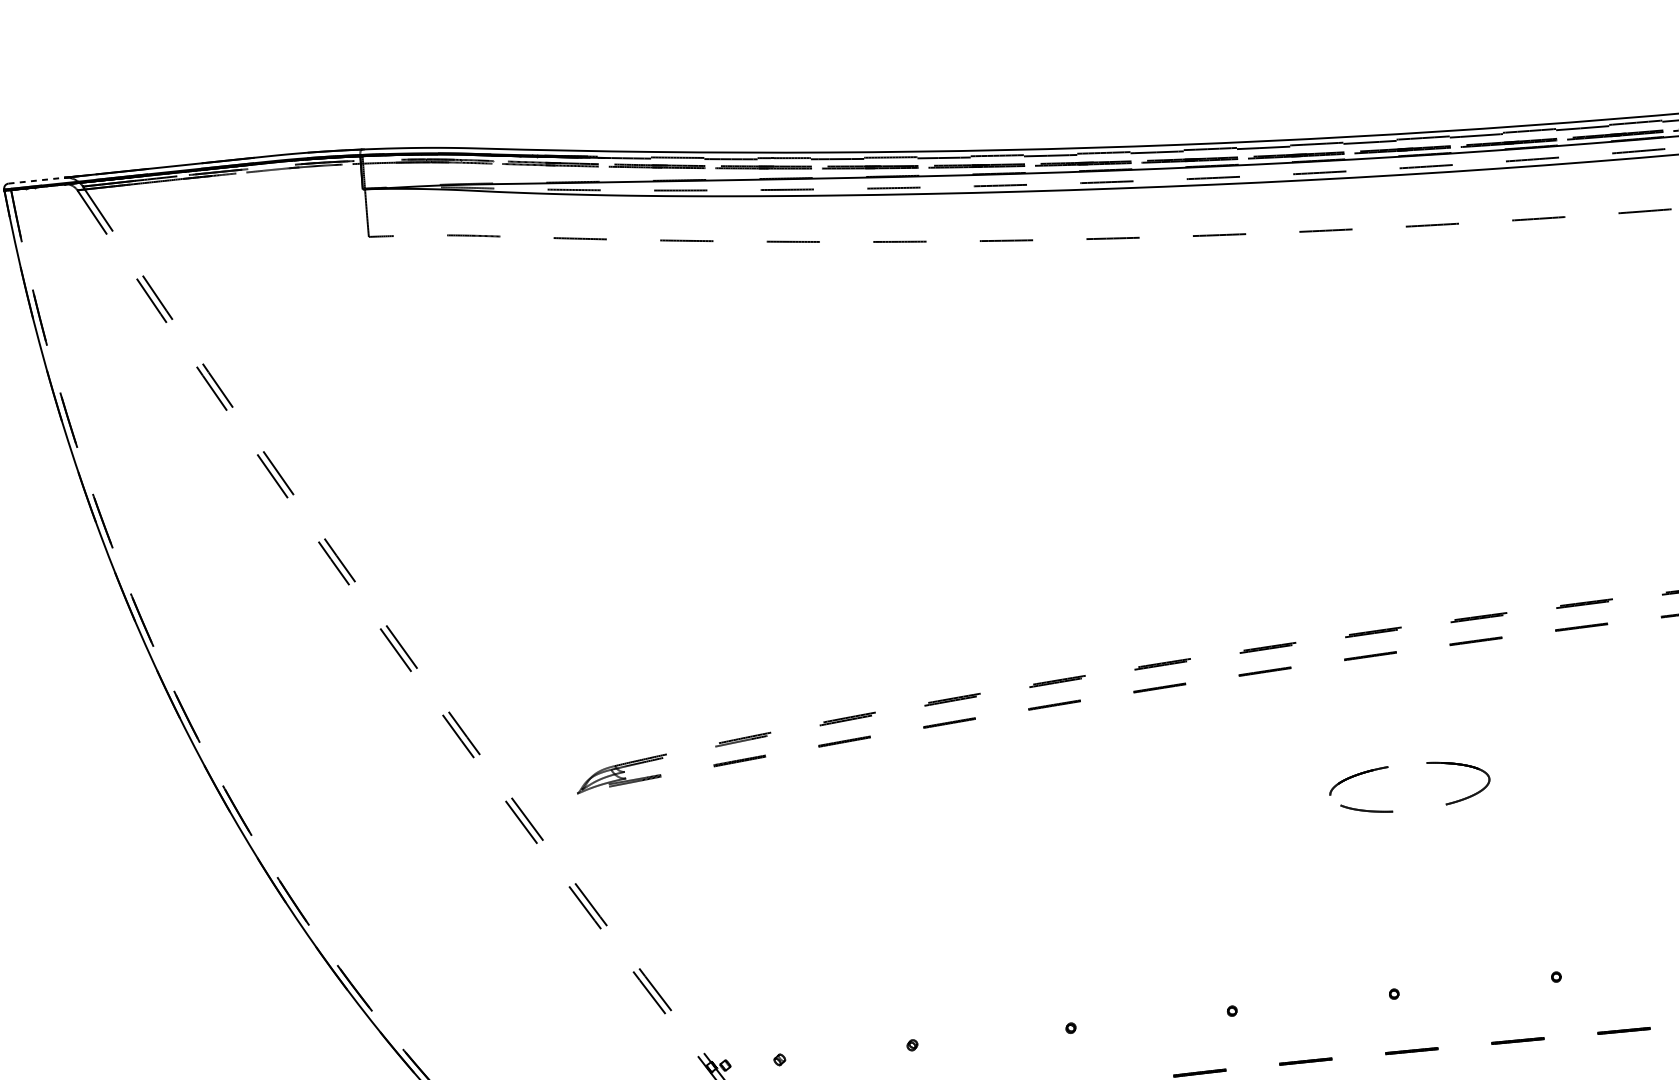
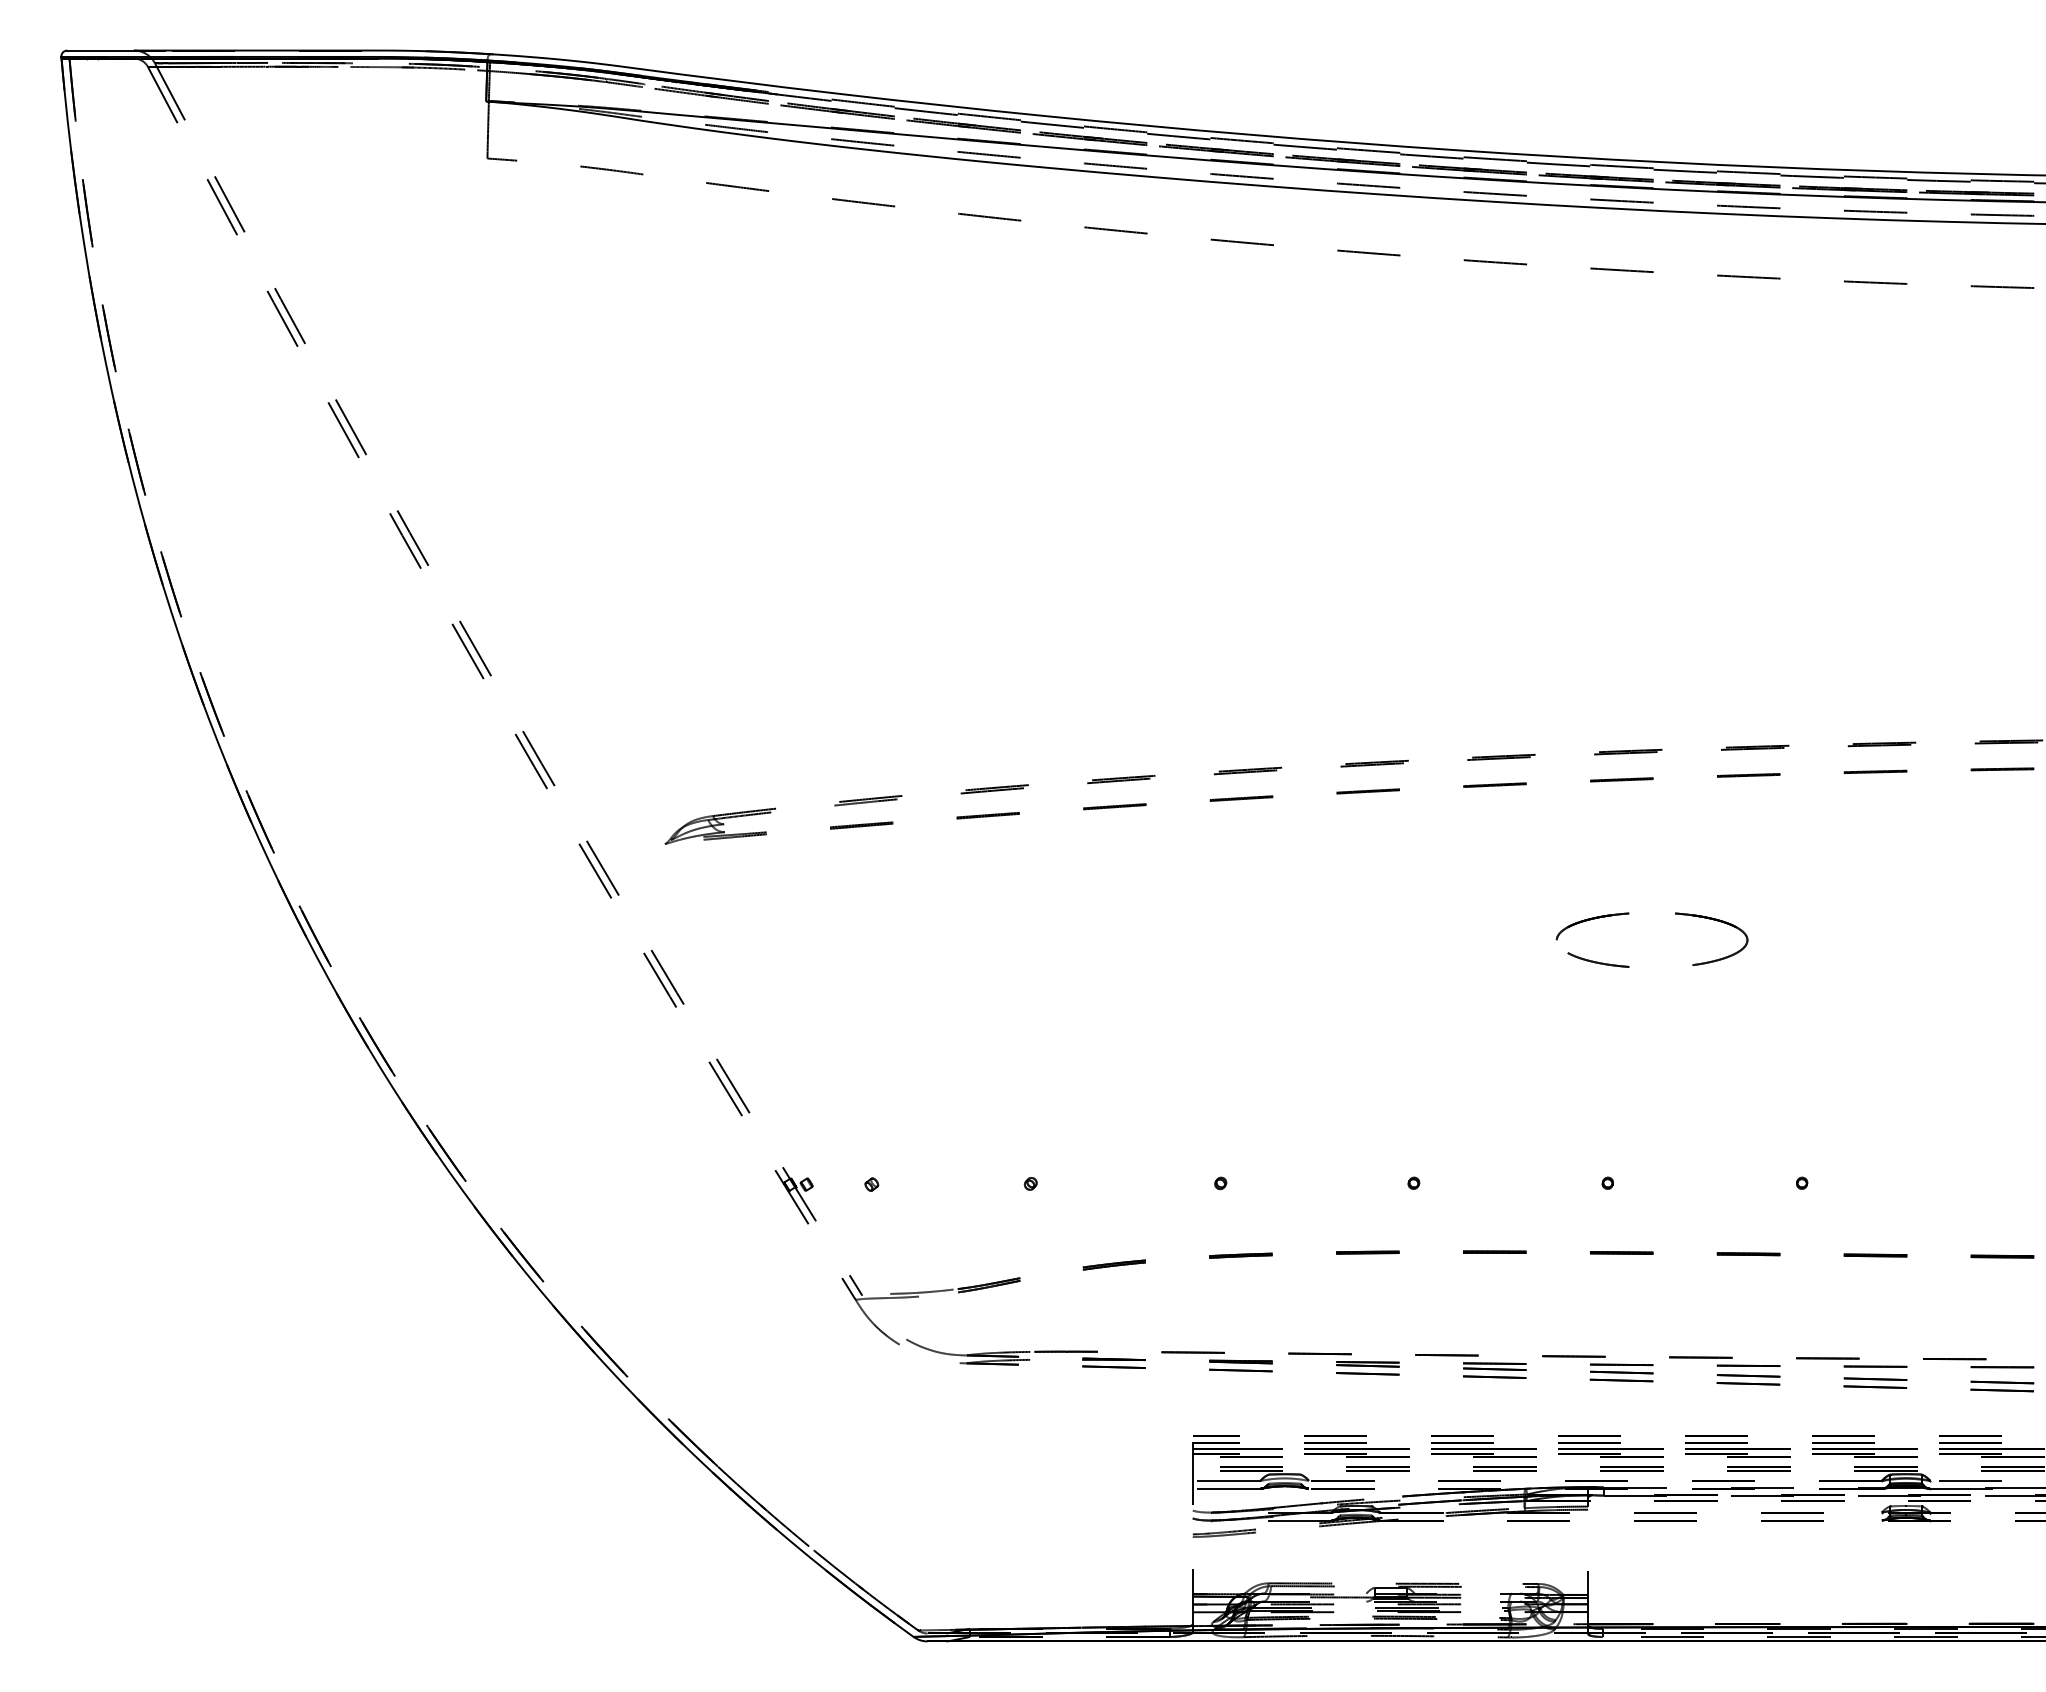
line: (37, 180) -> (101, 50), dashed -> solid

